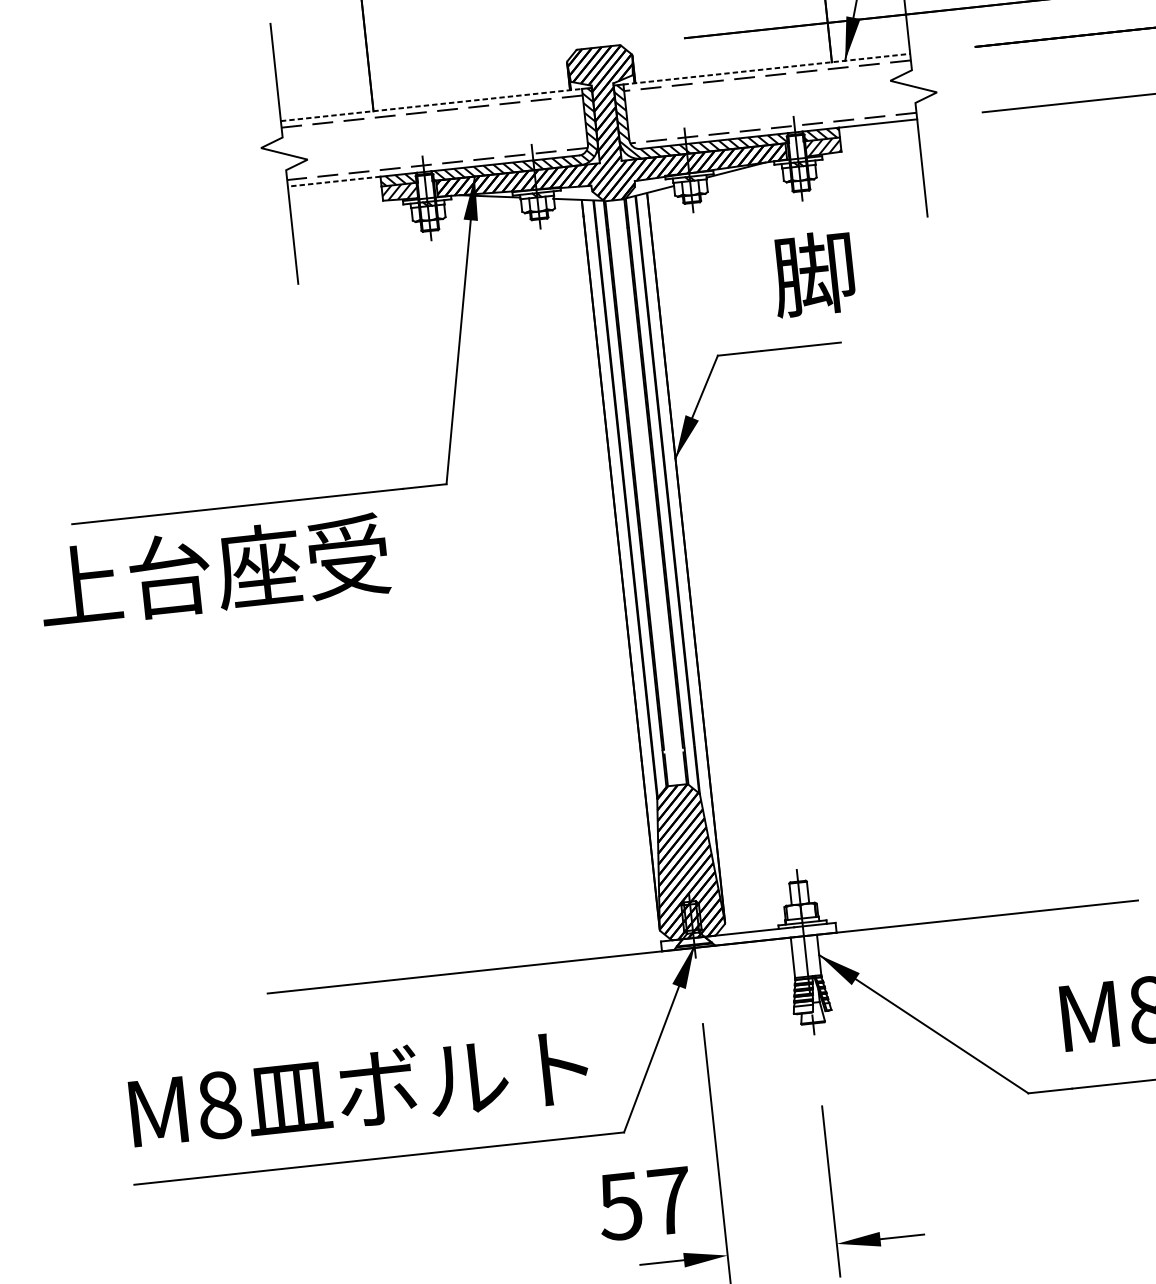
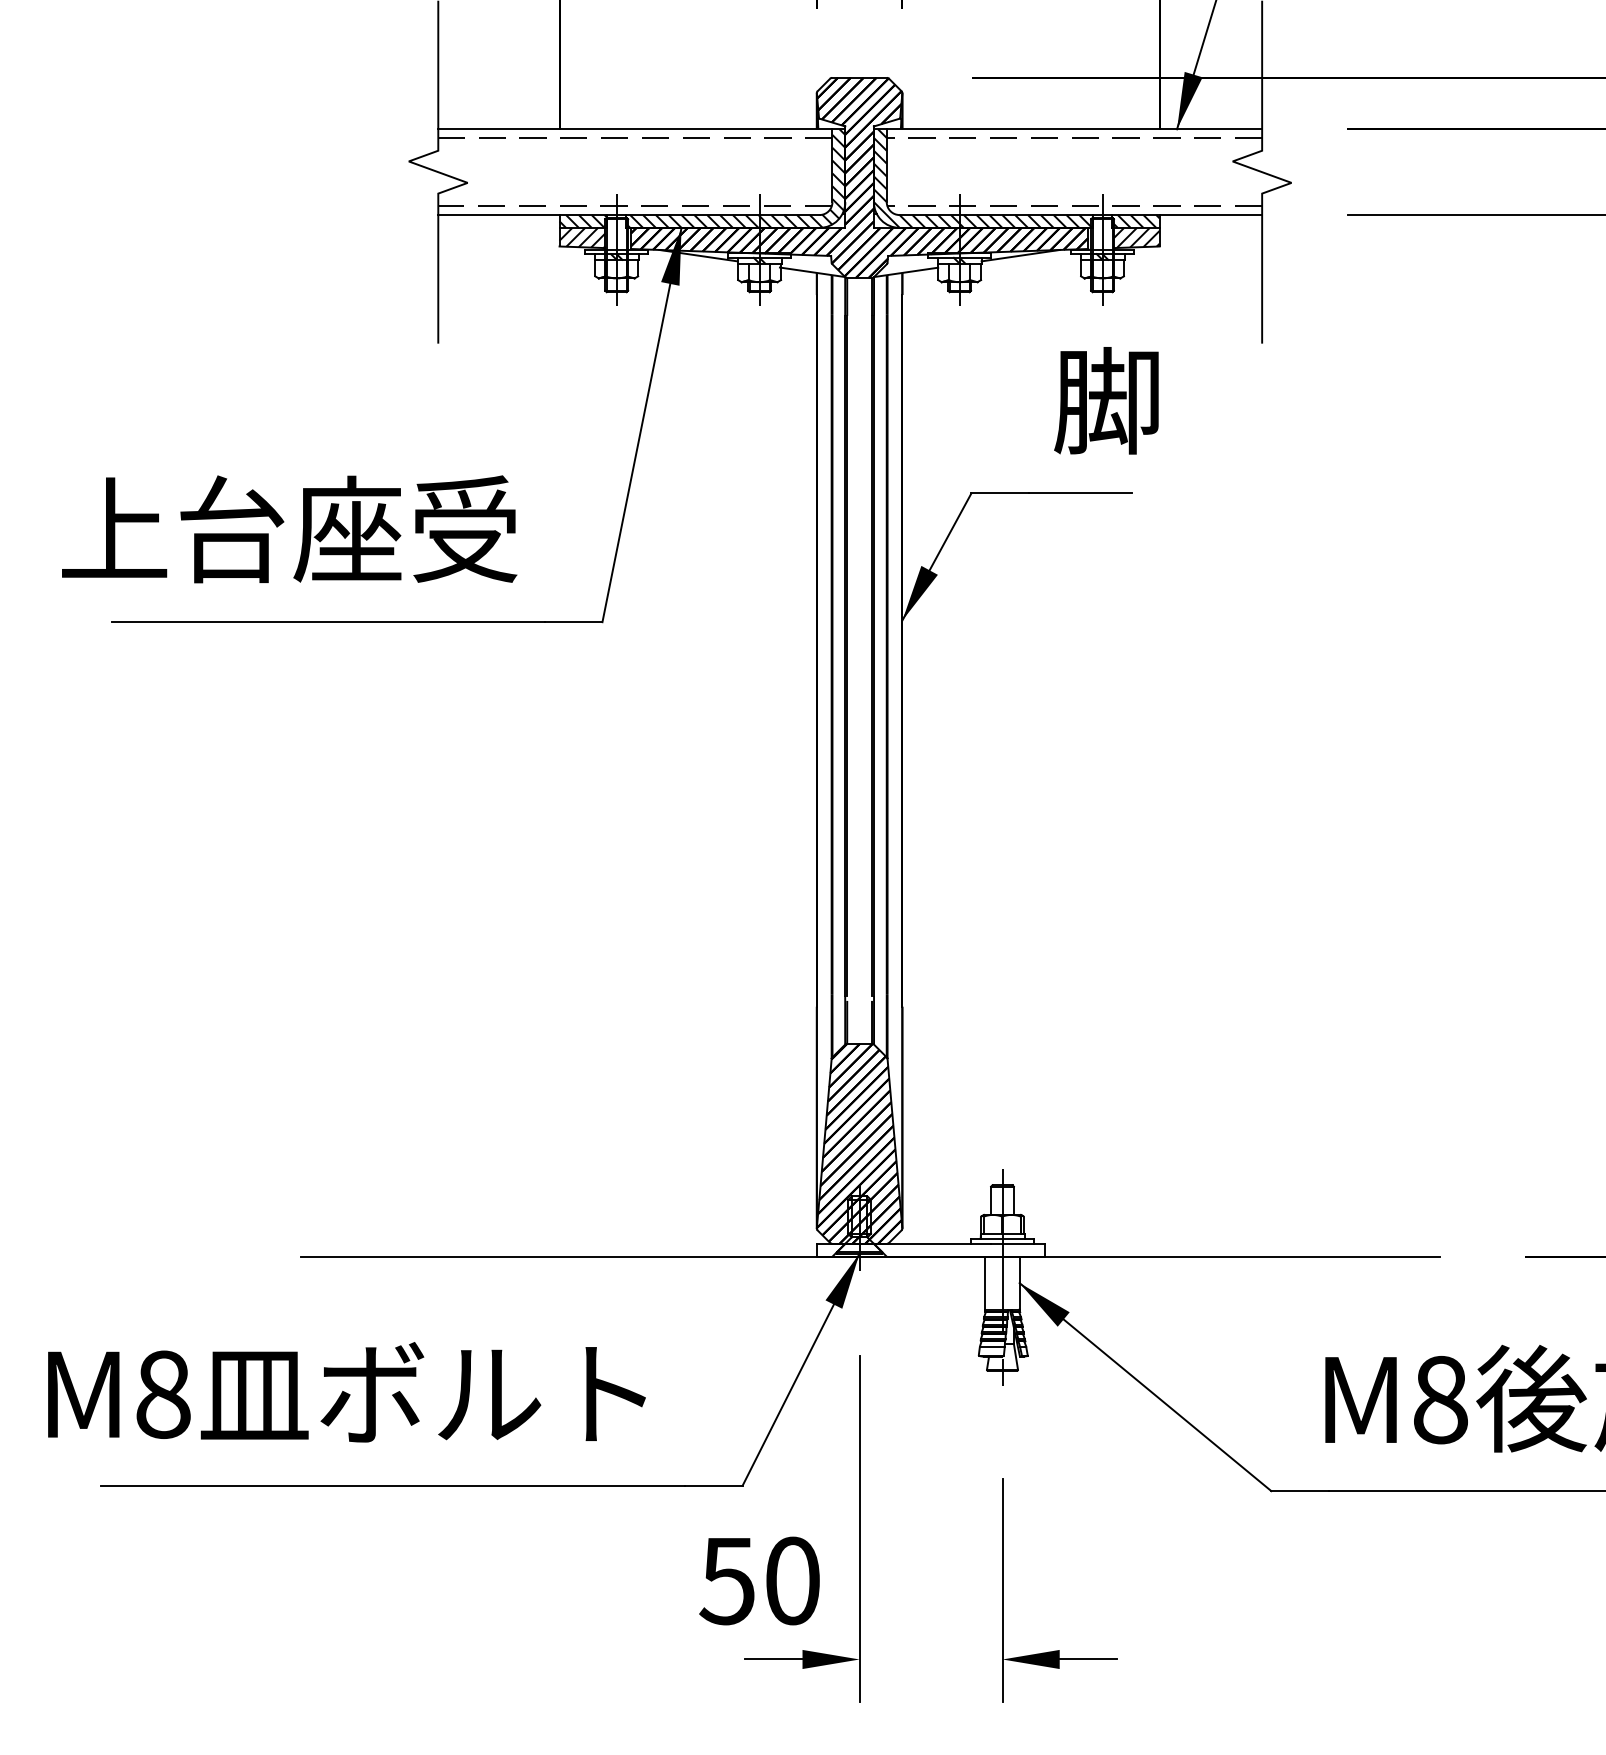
line: (766, 69) -> (1074, 129), dashed -> solid
line: (431, 105) -> (635, 129), dashed -> solid
line: (333, 182) -> (498, 215), dashed -> solid
text: (214, 571) -> (289, 529), moved
text: (358, 1088) -> (346, 1392), moved
text: (669, 1200) -> (792, 1580), 57 -> 50

